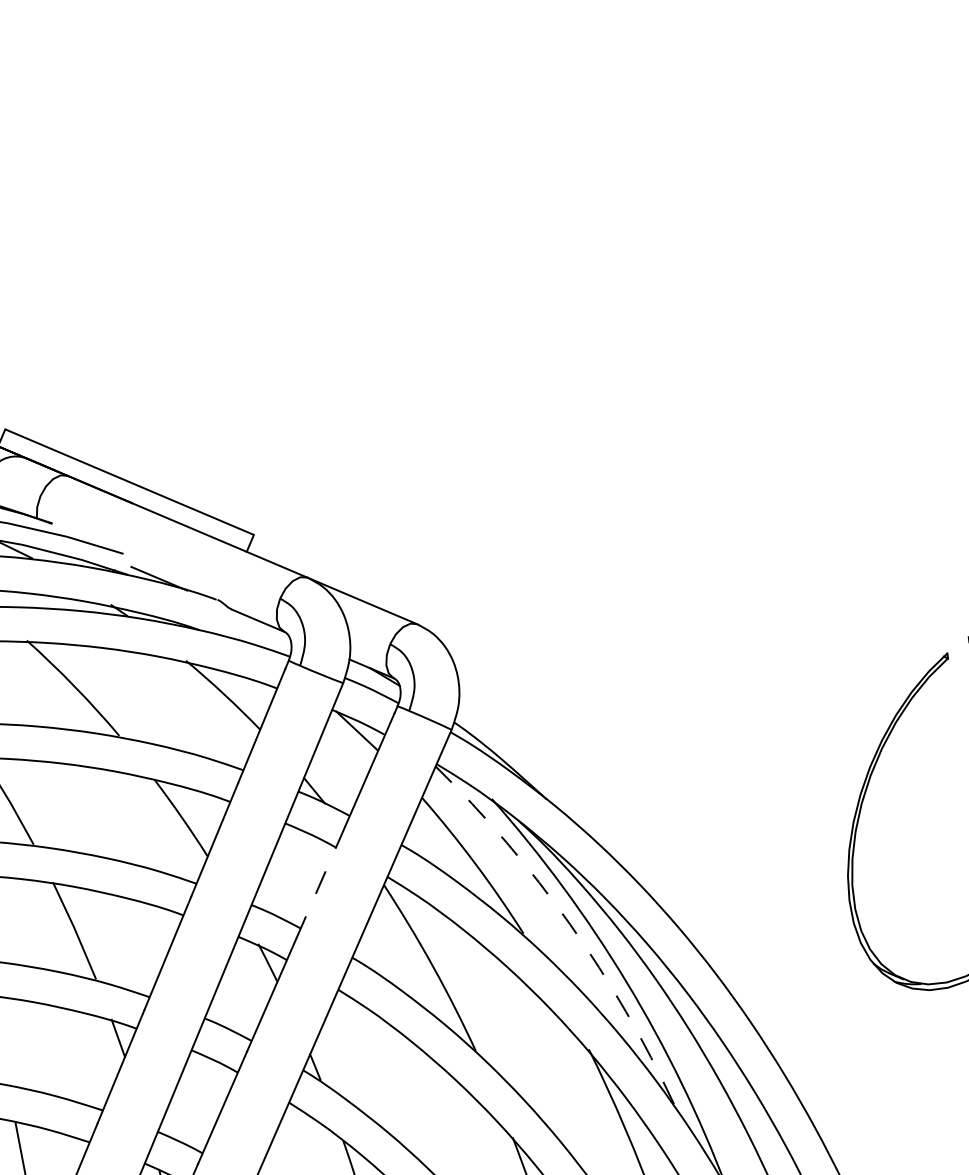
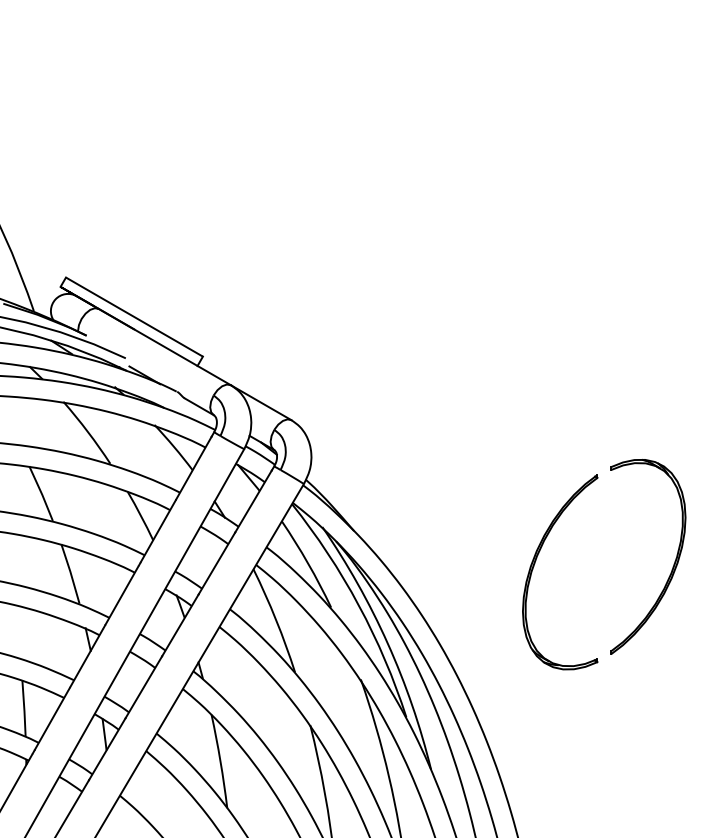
line: (319, 882) -> (216, 563), dashed -> solid
arc: (569, 924) -> (358, 605), dashed -> solid

